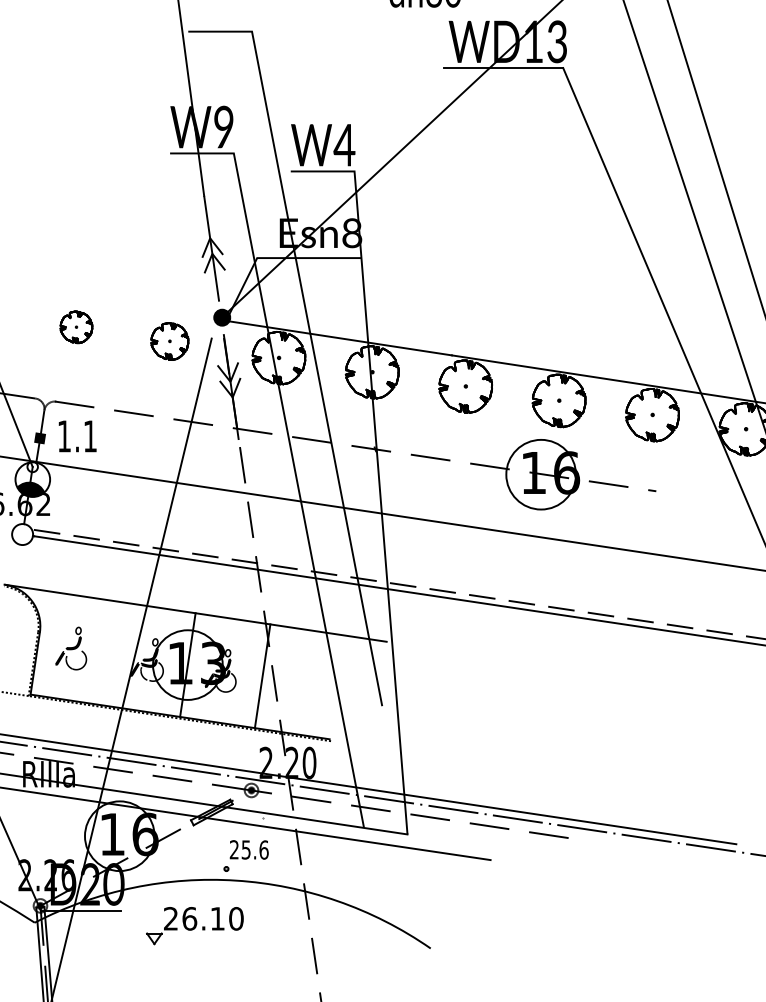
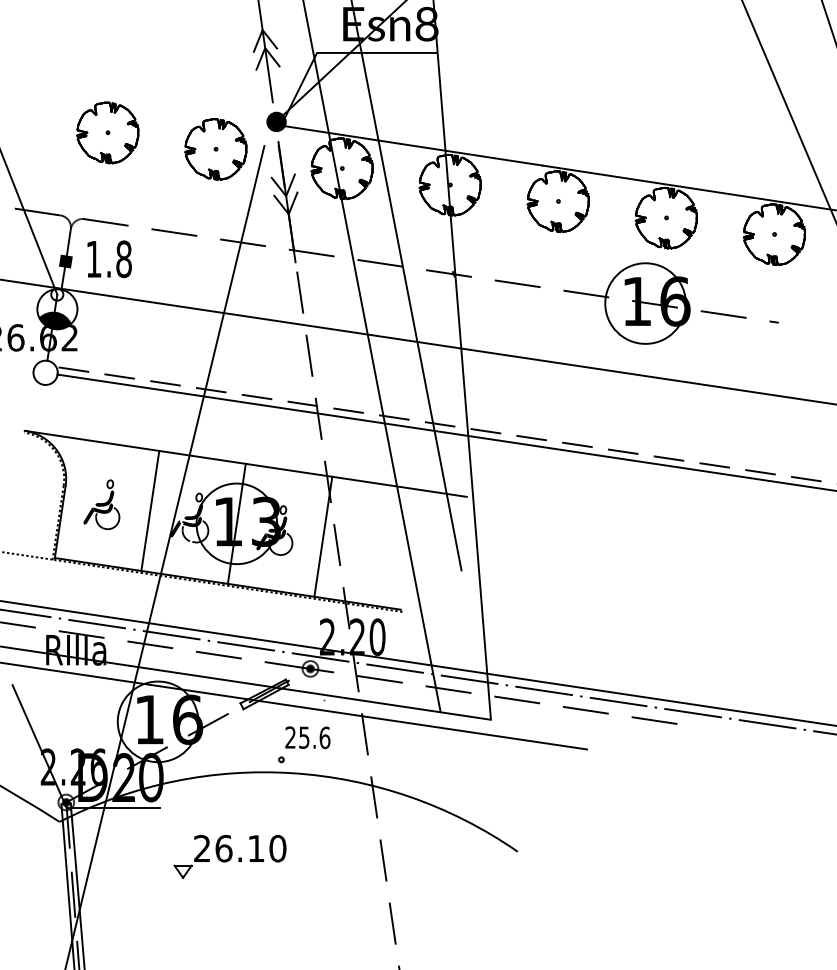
part: (76, 327) -> (107, 133), size x1.67
part: (169, 341) -> (215, 149), size x1.43
text: (90, 436) -> (124, 259), 1.1 -> 1.8
fill: (72, 651) -> (103, 508), added
line: (112, 653) -> (149, 510), added
part: (194, 926) -> (229, 857), moved

